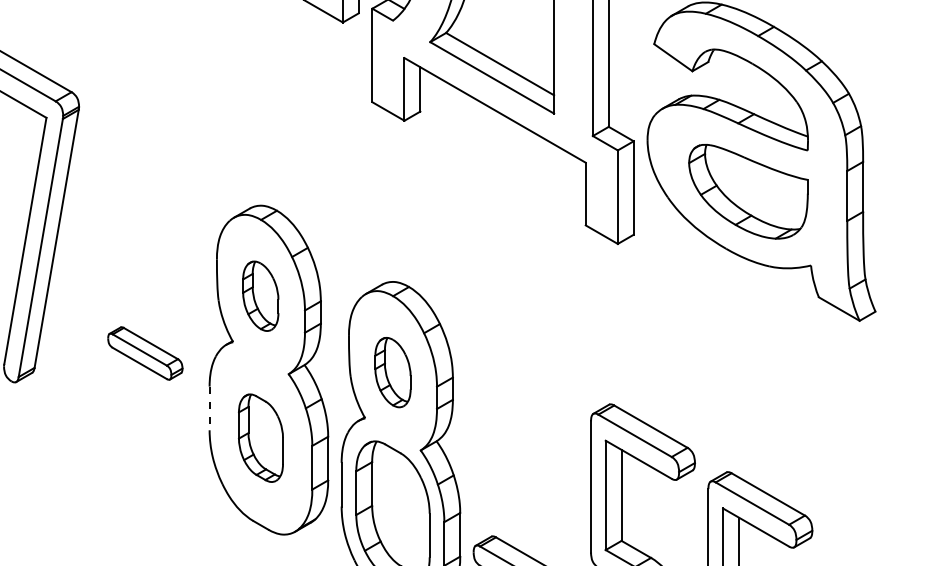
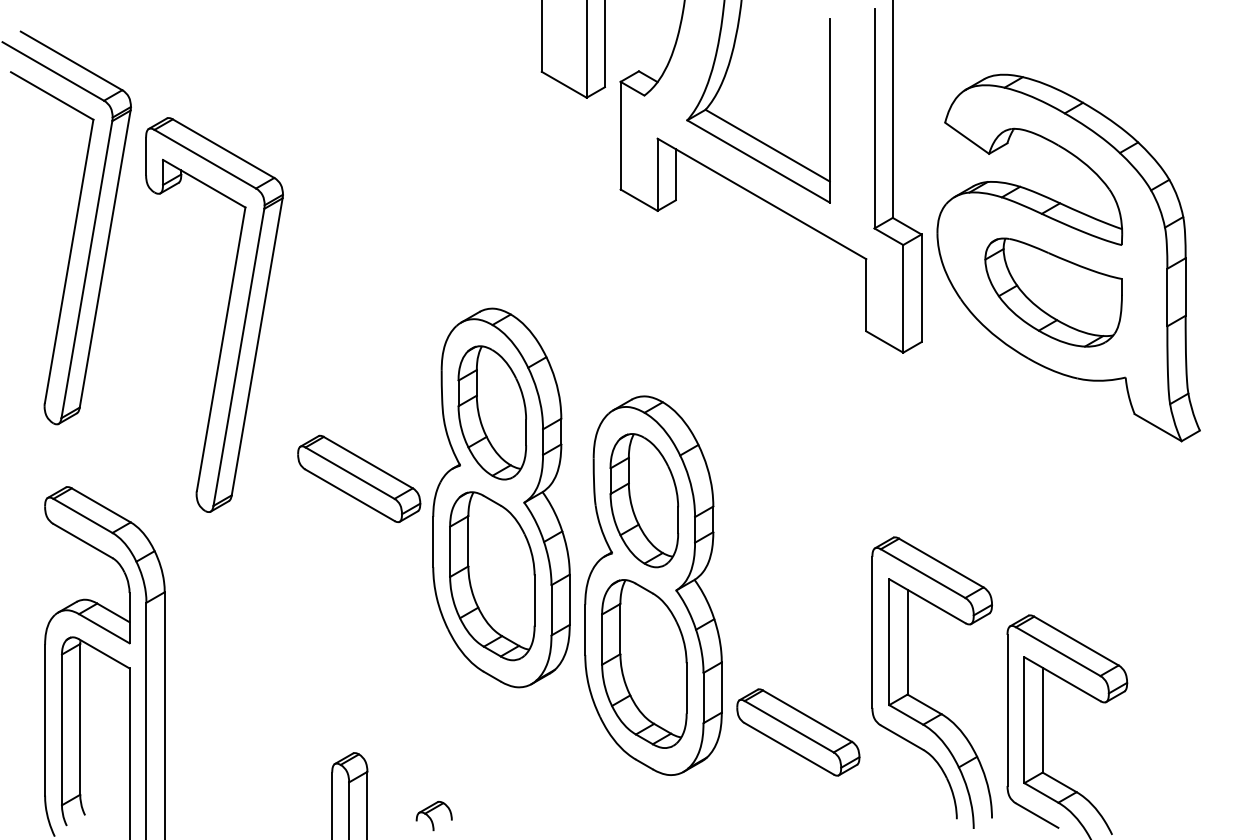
part: (260, 295) -> (491, 412), size x1.67
part: (145, 353) -> (359, 478), size x1.43
part: (393, 372) -> (644, 500), size x1.67
line: (209, 408) -> (433, 542), dashed -> solid
part: (261, 438) -> (492, 576), size x1.67

